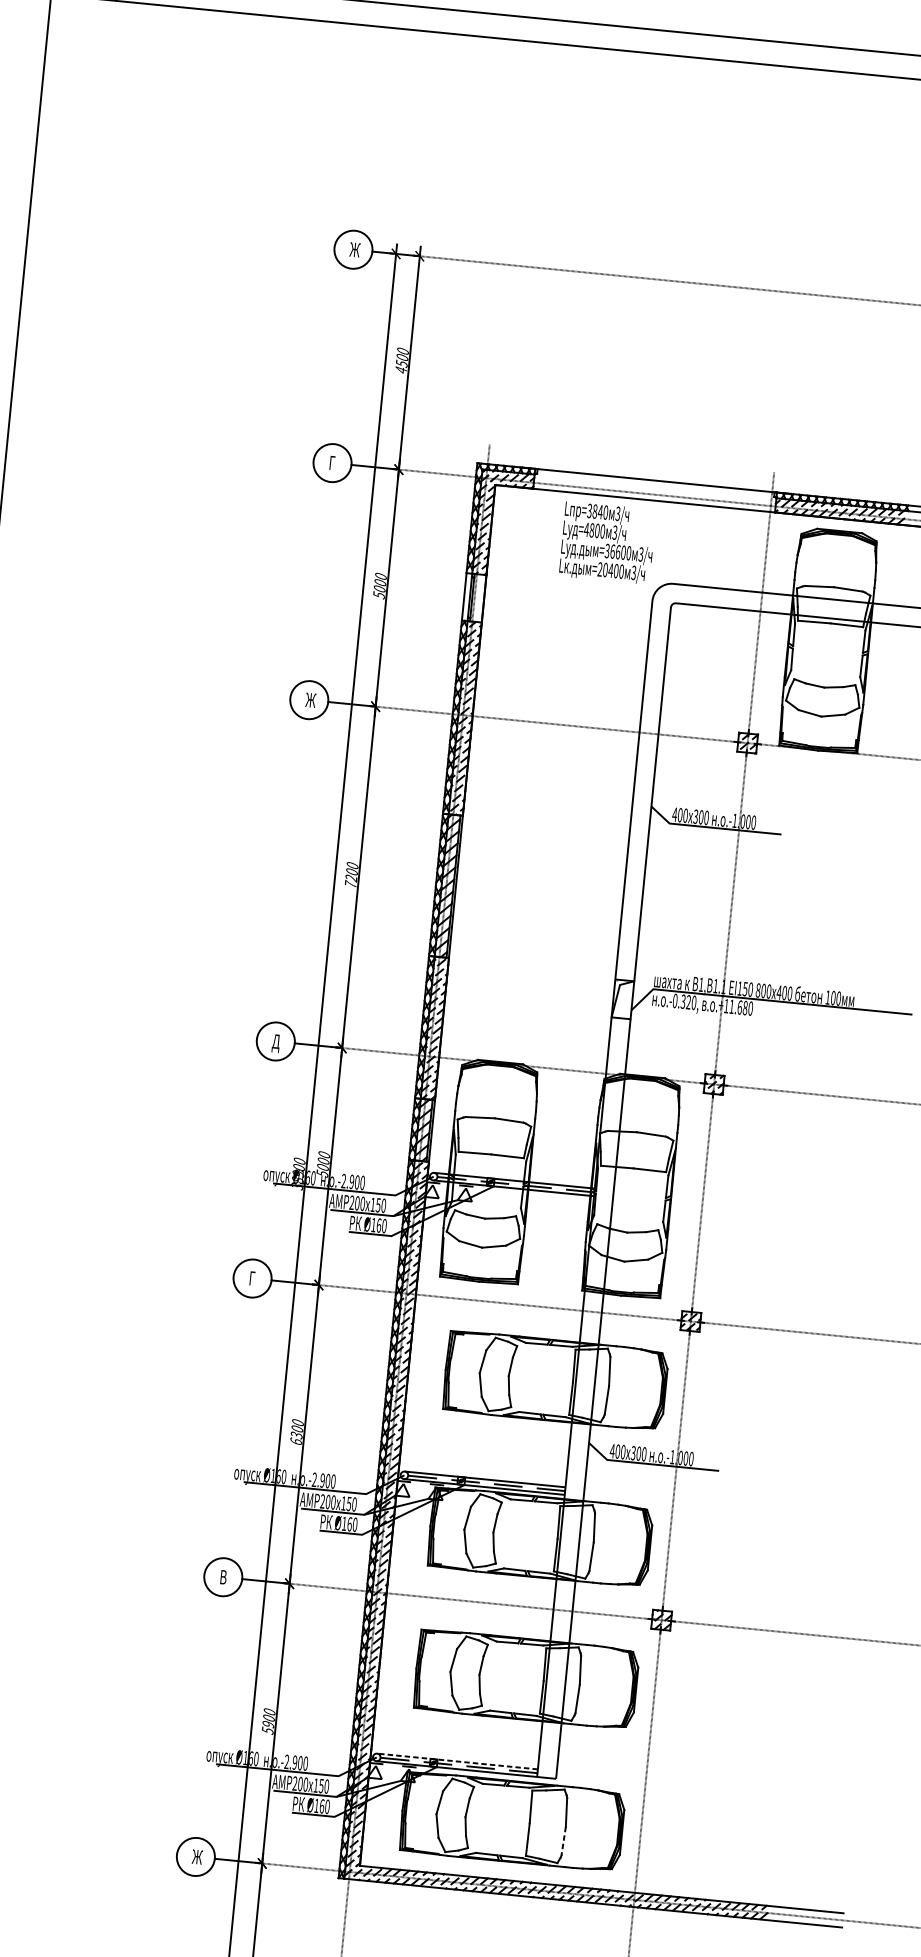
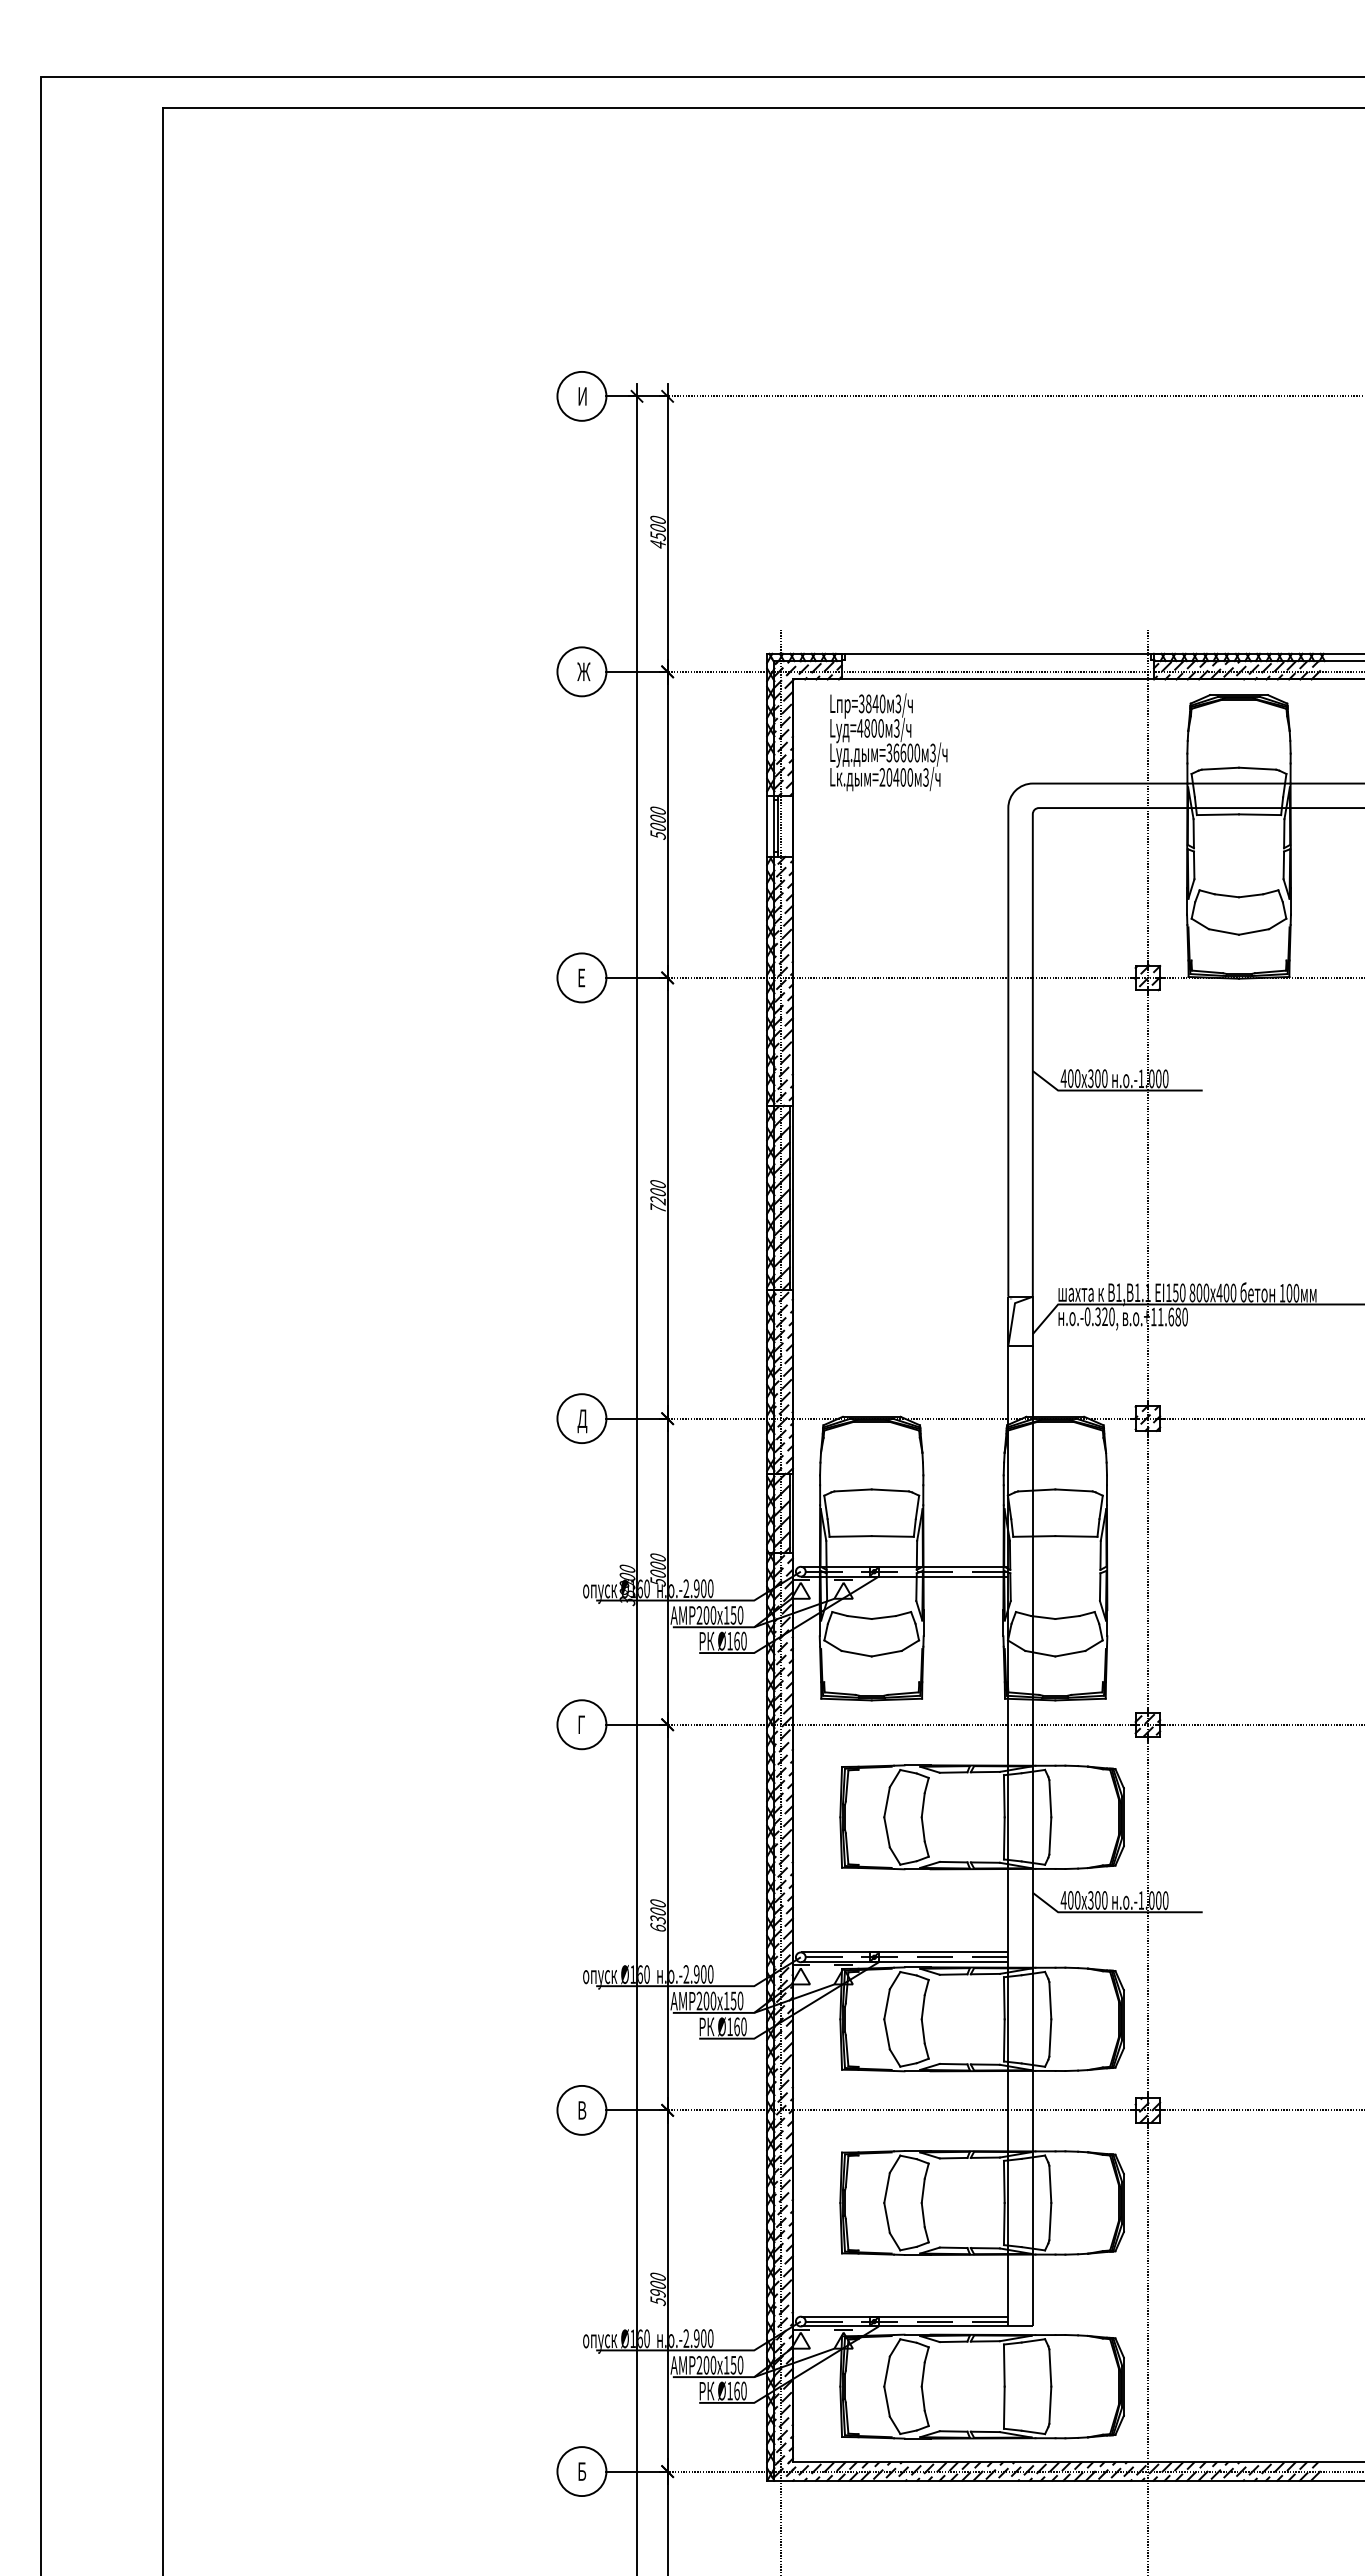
text: (354, 249) -> (583, 396), Ж -> И
text: (333, 462) -> (583, 671), Г -> Ж
text: (607, 542) -> (888, 742), moved
text: (310, 699) -> (583, 977), Ж -> Е
line: (457, 1761) -> (904, 2316), dashed -> solid
line: (563, 1841) -> (1050, 2405), dashed -> solid
text: (197, 1857) -> (583, 2471), Ж -> Б

